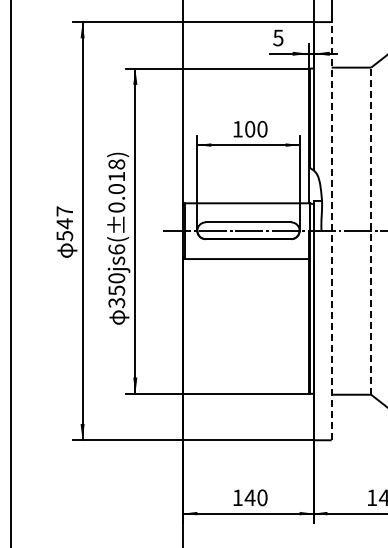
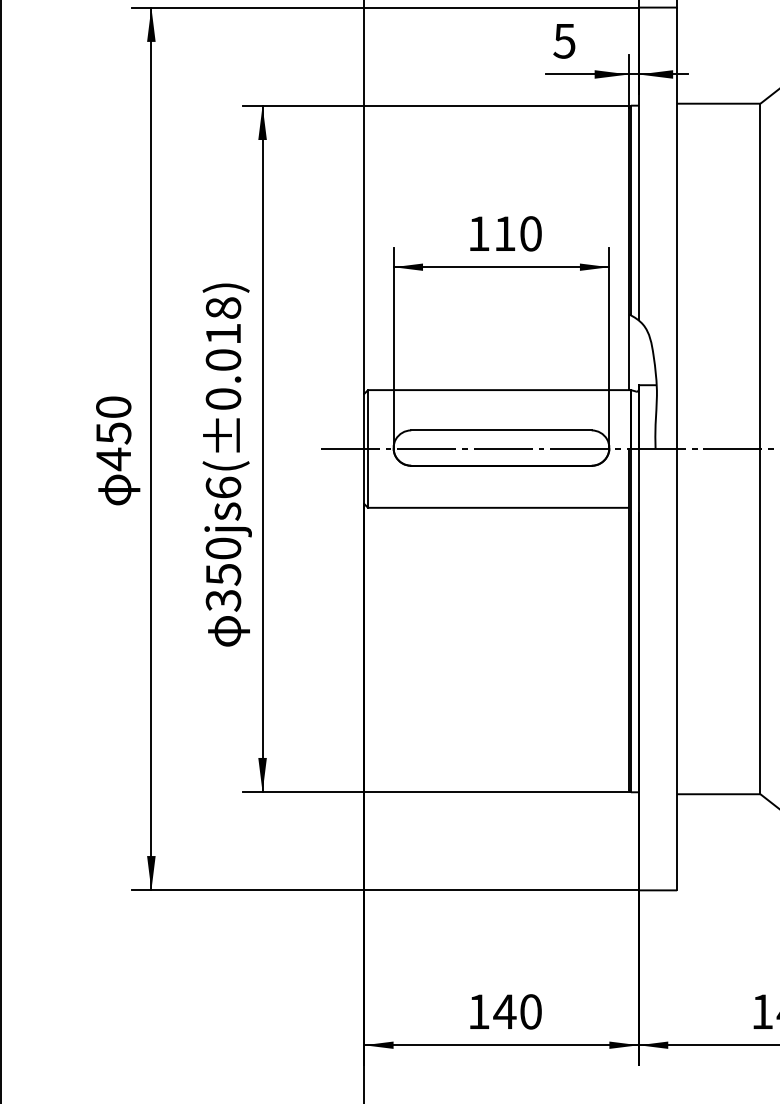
text: (250, 128) -> (505, 232), 100 -> 110
text: (64, 223) -> (113, 432), 547 -> 450
line: (331, 230) -> (676, 447), dashed -> solid
line: (371, 231) -> (761, 449), dashed -> solid

